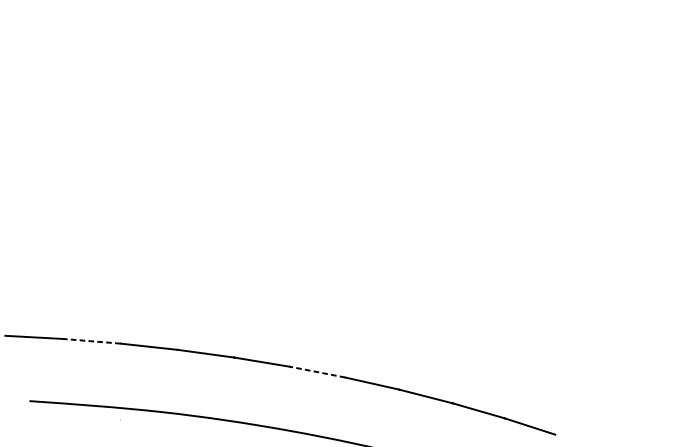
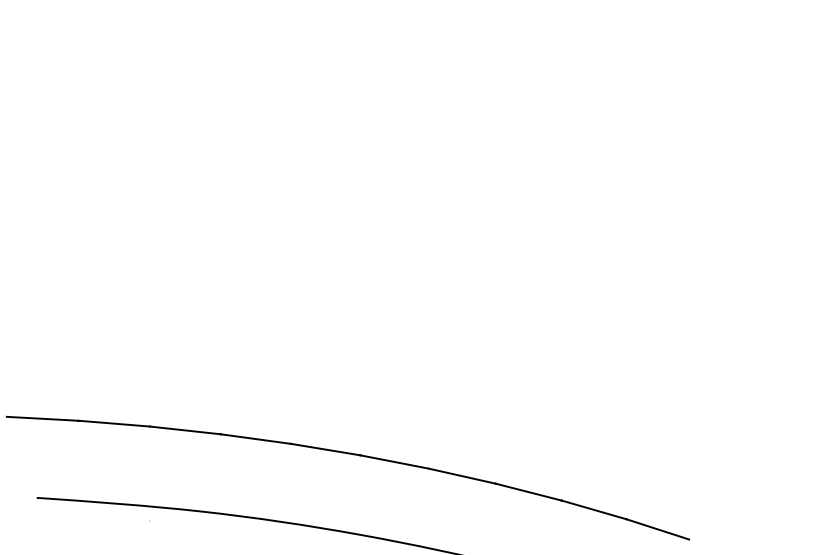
line: (92, 341) -> (114, 423), dashed -> solid
line: (317, 371) -> (394, 461), dashed -> solid

